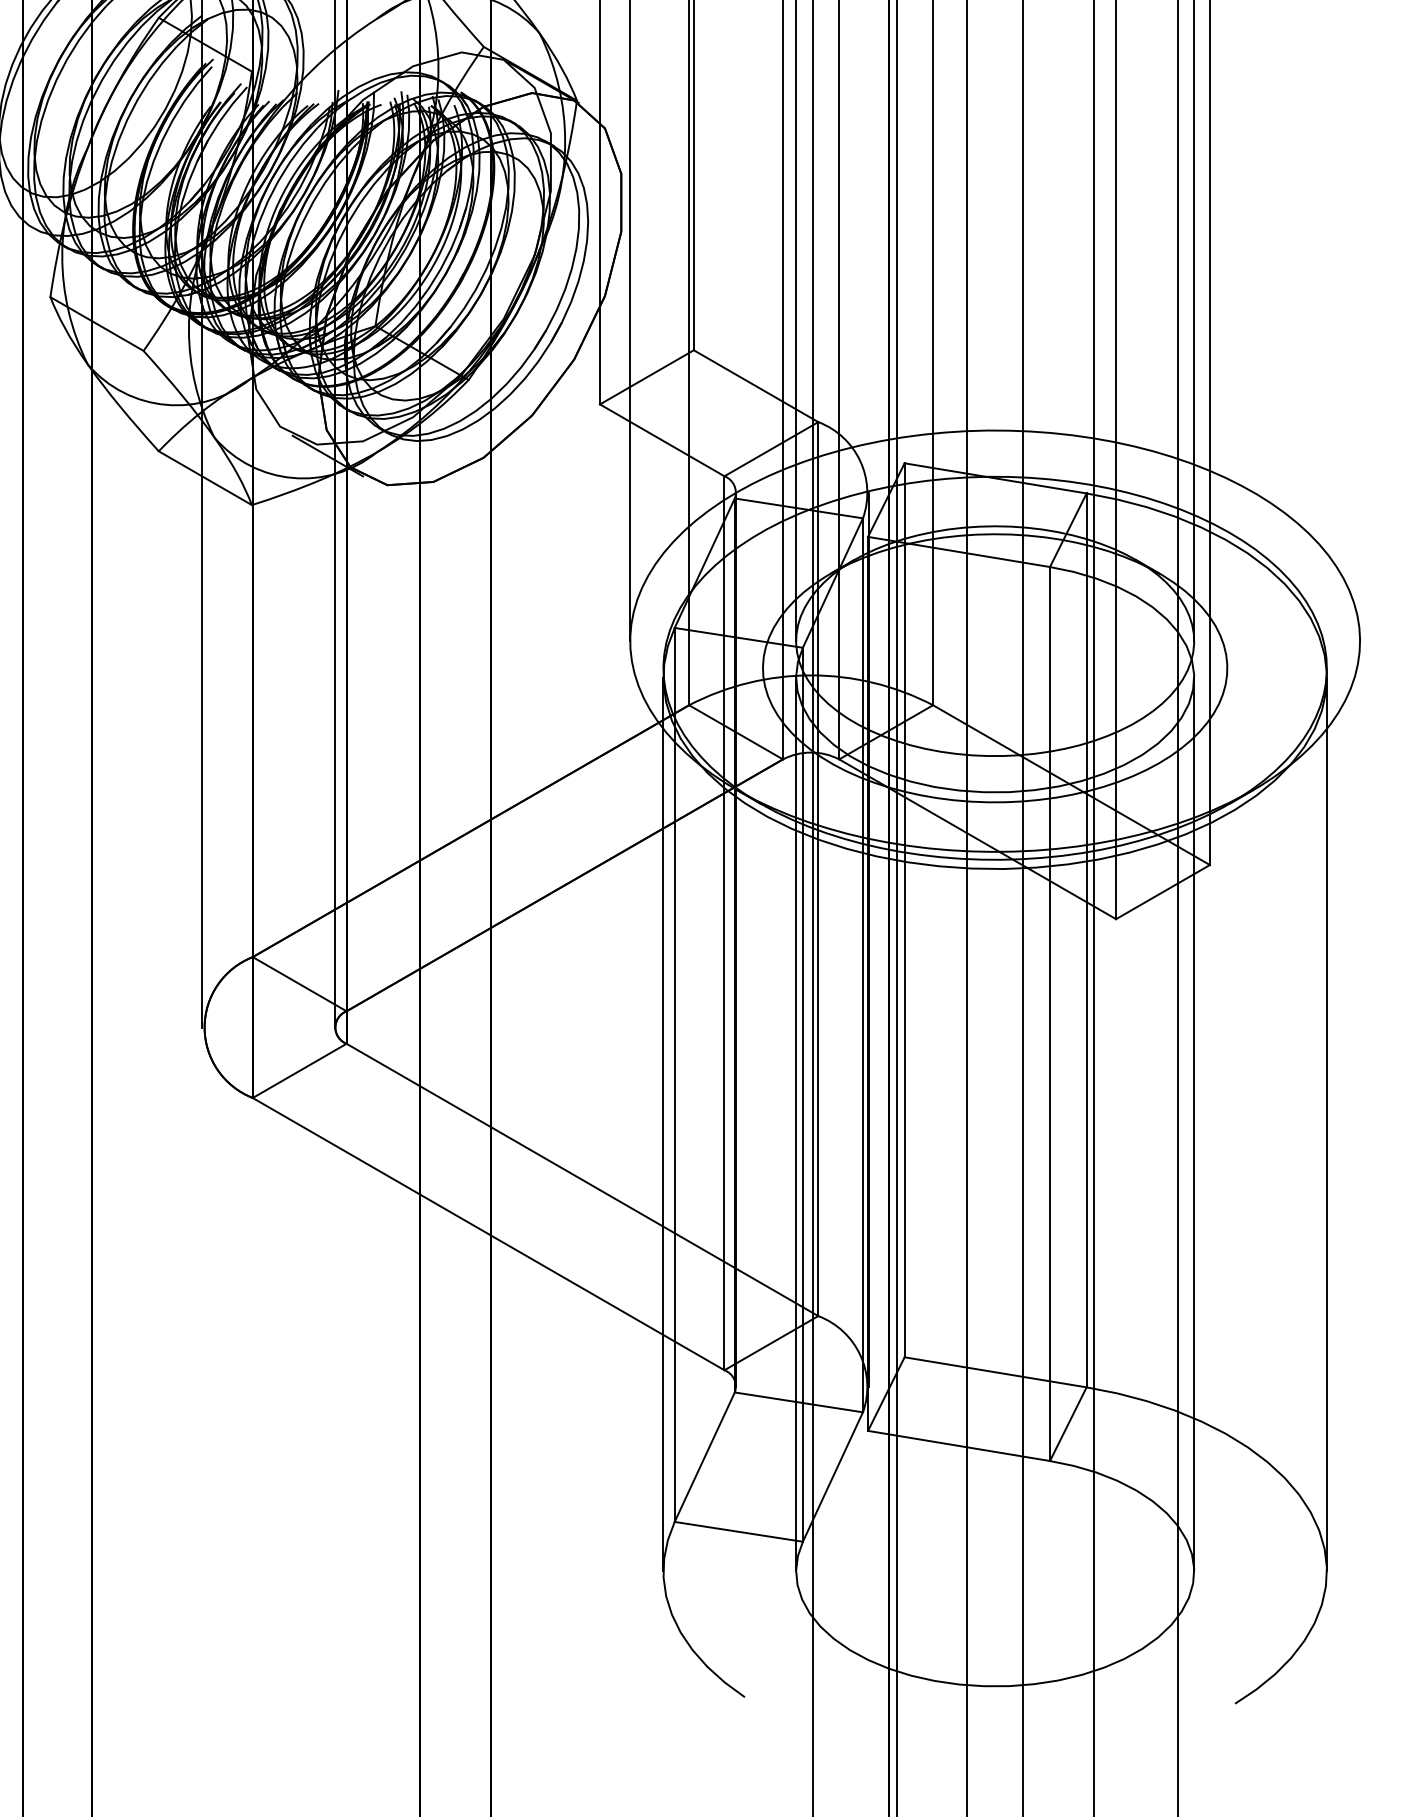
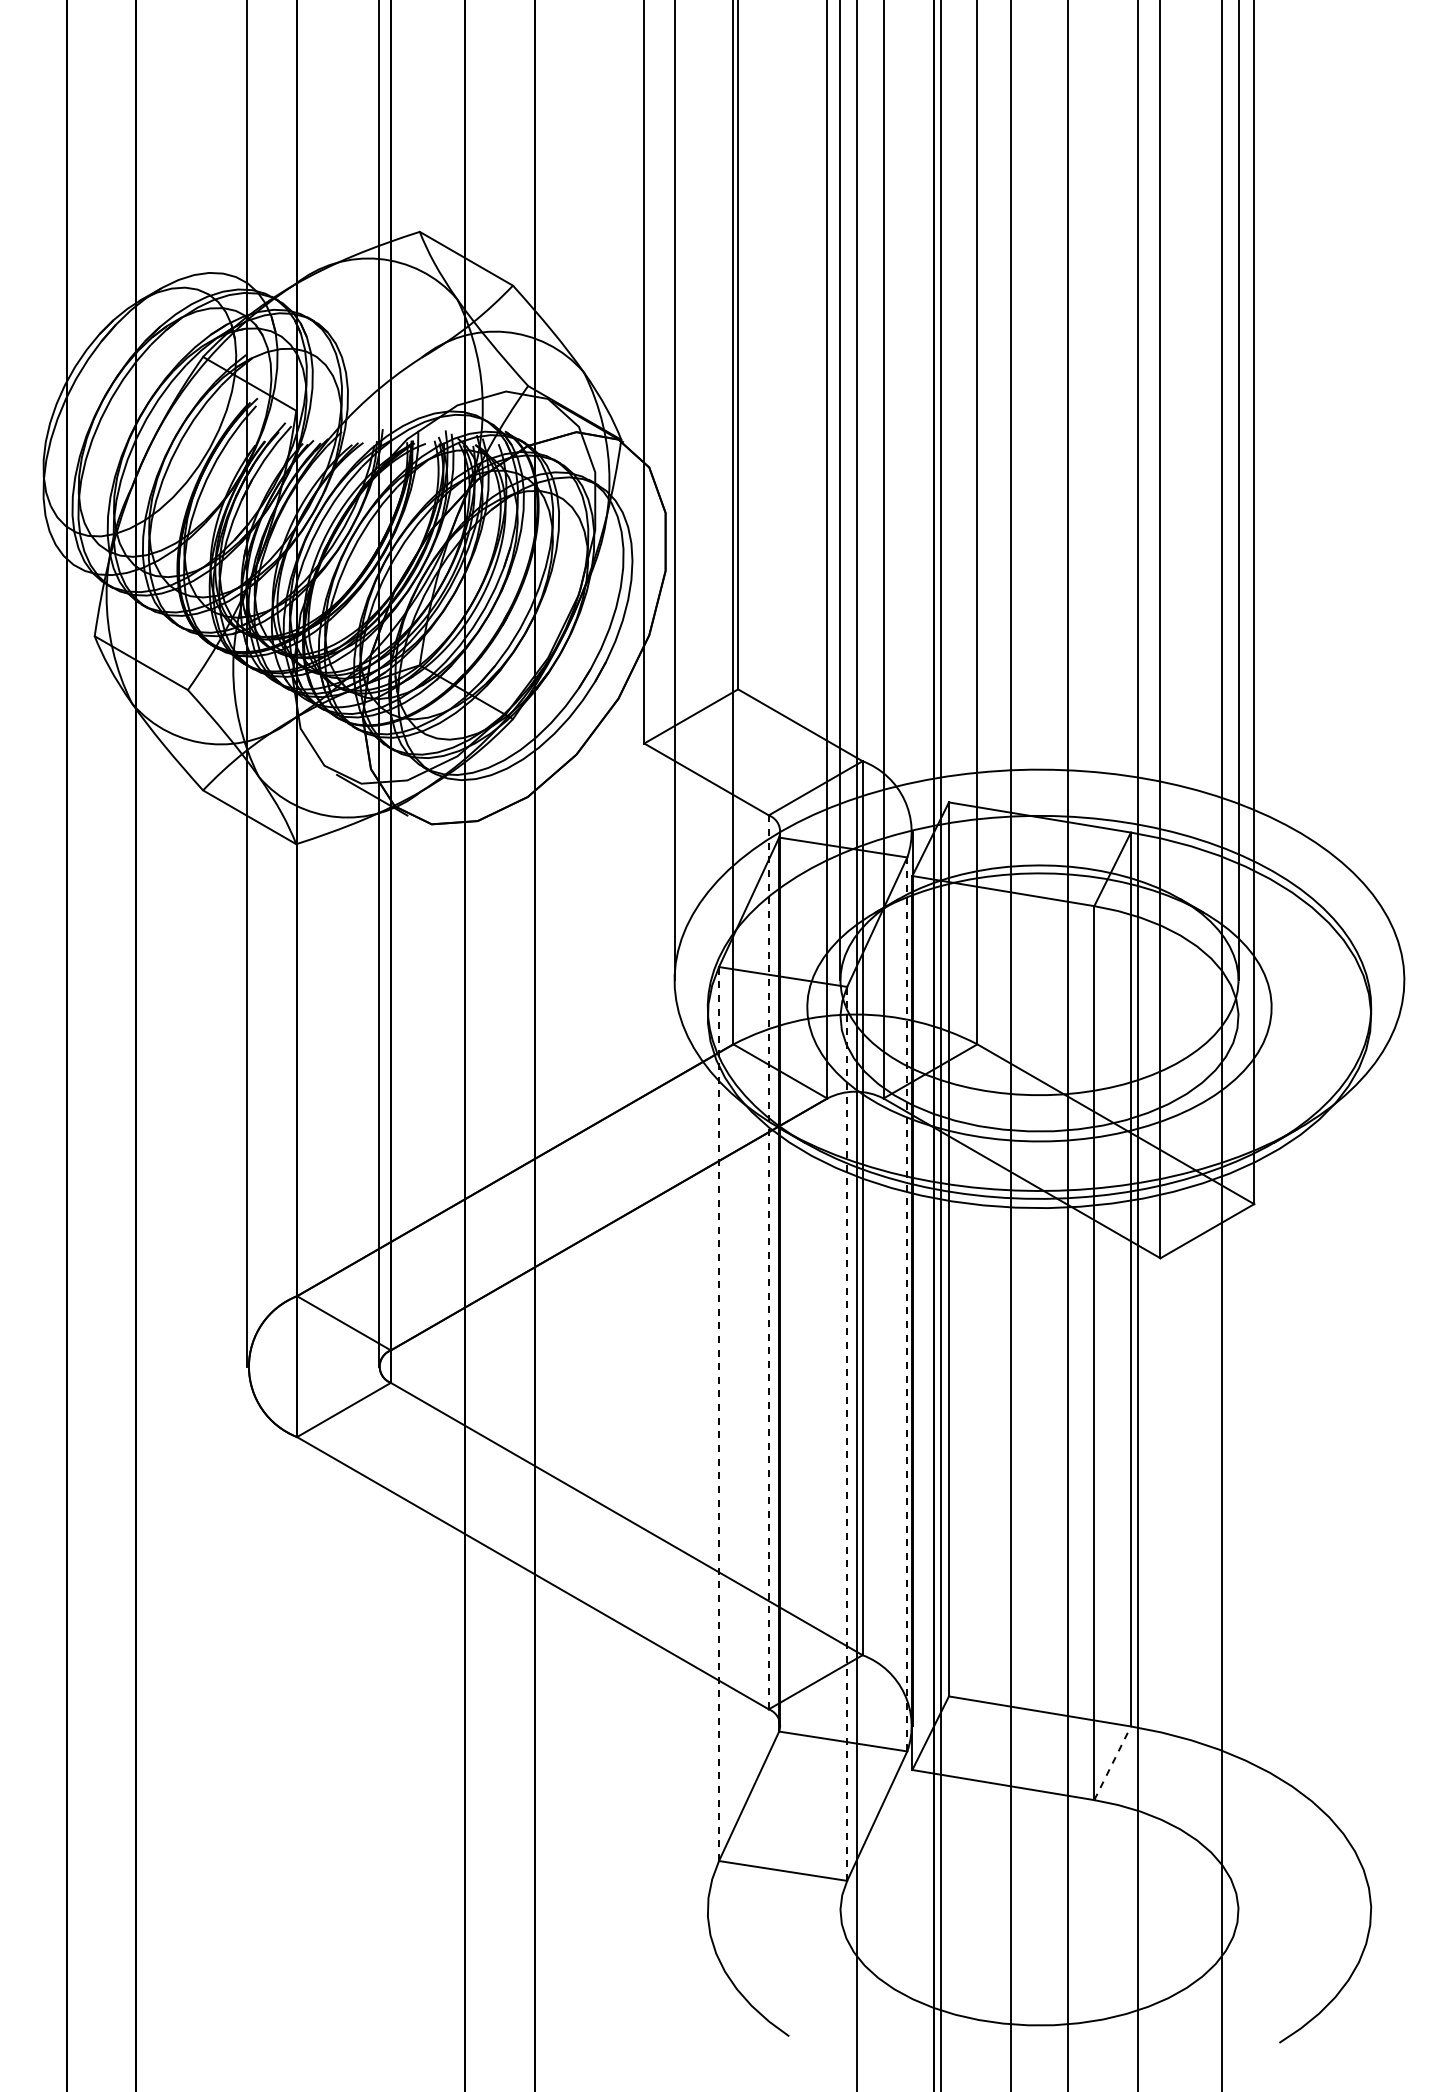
line: (724, 923) -> (768, 1262), solid -> dashed
line: (863, 965) -> (907, 1304), solid -> dashed
line: (675, 1075) -> (719, 1414), solid -> dashed
line: (803, 1094) -> (847, 1433), solid -> dashed
line: (663, 1124) -> (707, 1463), removed
line: (796, 1124) -> (840, 1463), removed
line: (1194, 1124) -> (1238, 1463), removed
line: (1327, 1124) -> (1371, 1463), removed
line: (1068, 1423) -> (1112, 1762), solid -> dashed

